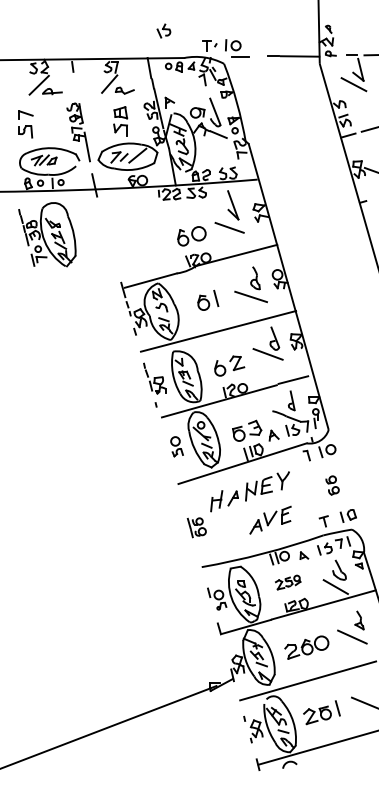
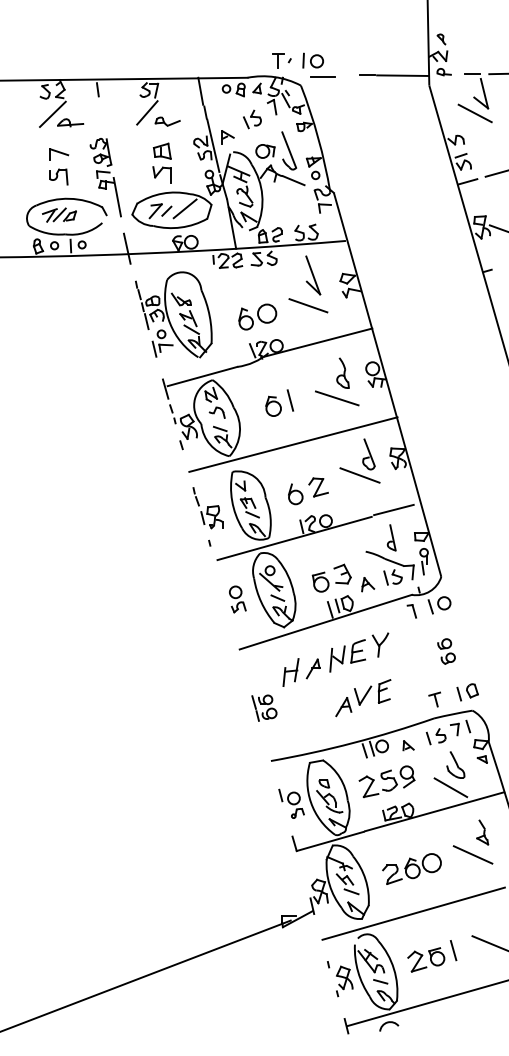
part: (163, 30) -> (251, 118), moved
part: (25, 124) -> (58, 167), moved
part: (47, 234) -> (173, 314), moved
part: (287, 582) -> (386, 781), size x1.67

